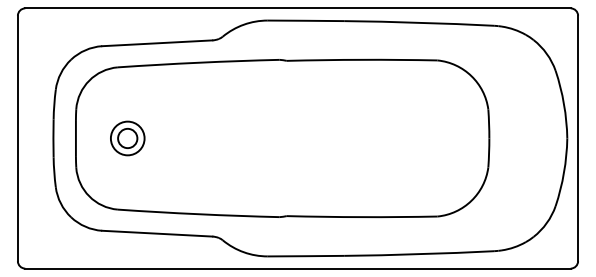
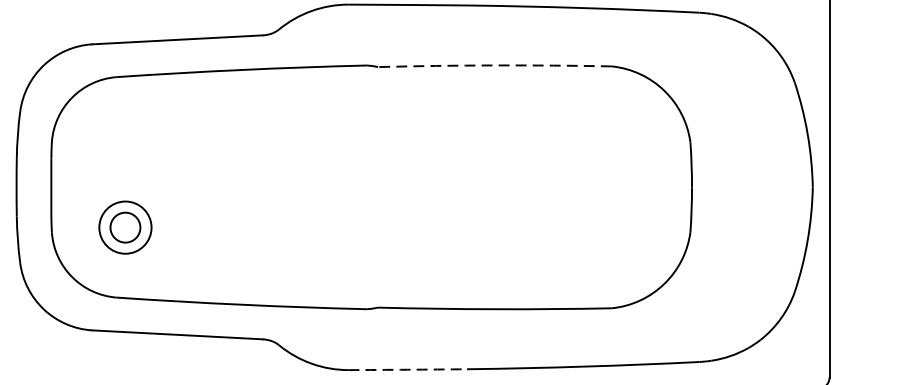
arc: (362, 59) -> (495, 64), solid -> dashed
part: (127, 138) -> (125, 227), moved
arc: (305, 256) -> (407, 370), solid -> dashed

